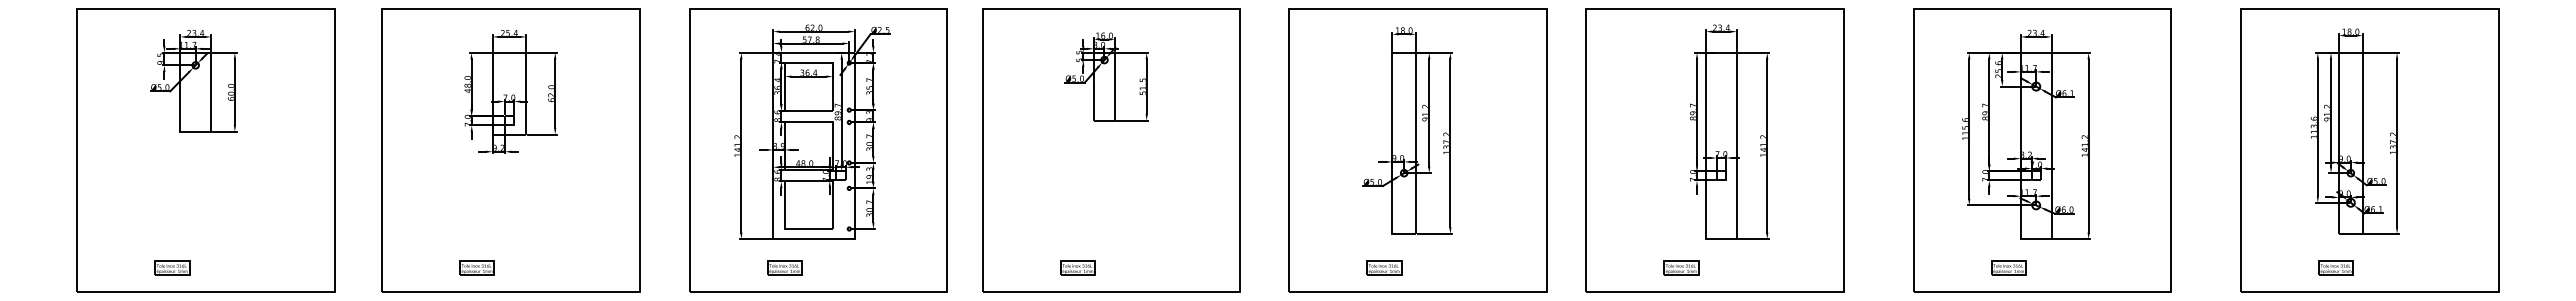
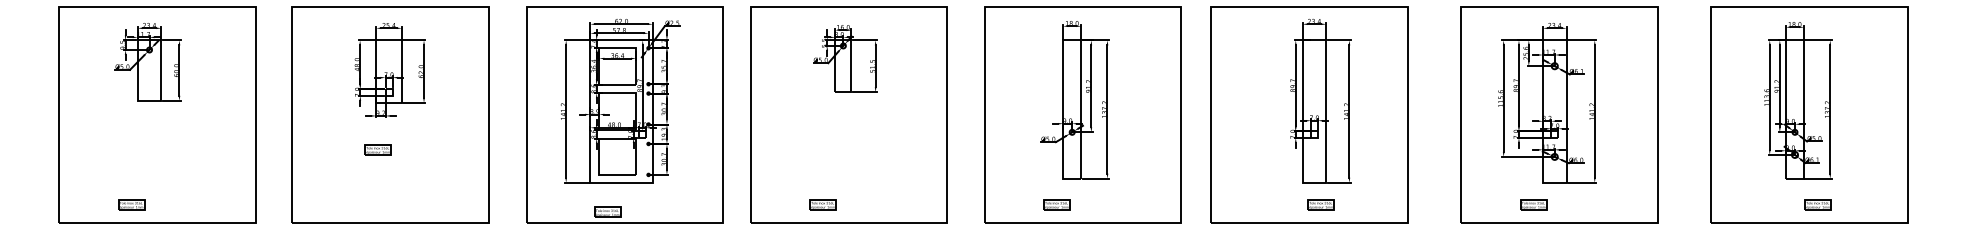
part: (476, 267) -> (377, 149), moved
part: (784, 267) -> (607, 211), moved
part: (1681, 267) -> (1321, 204), moved
part: (2335, 267) -> (1817, 204), moved

